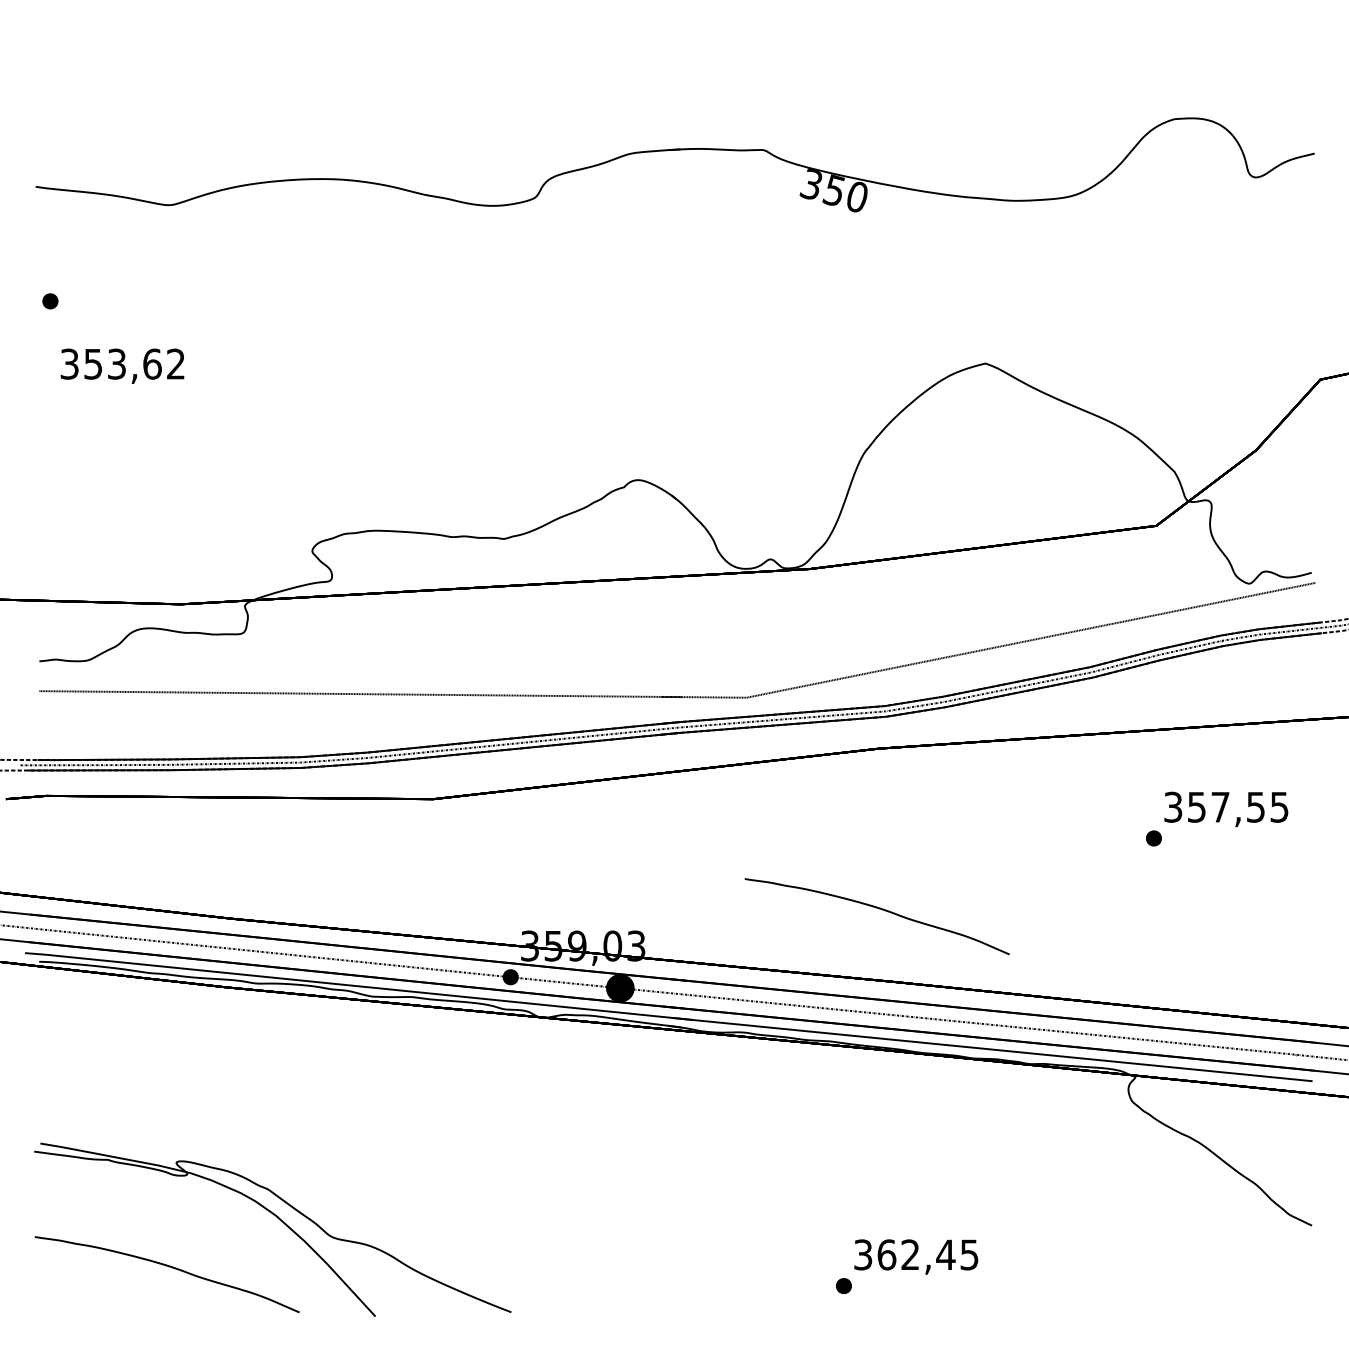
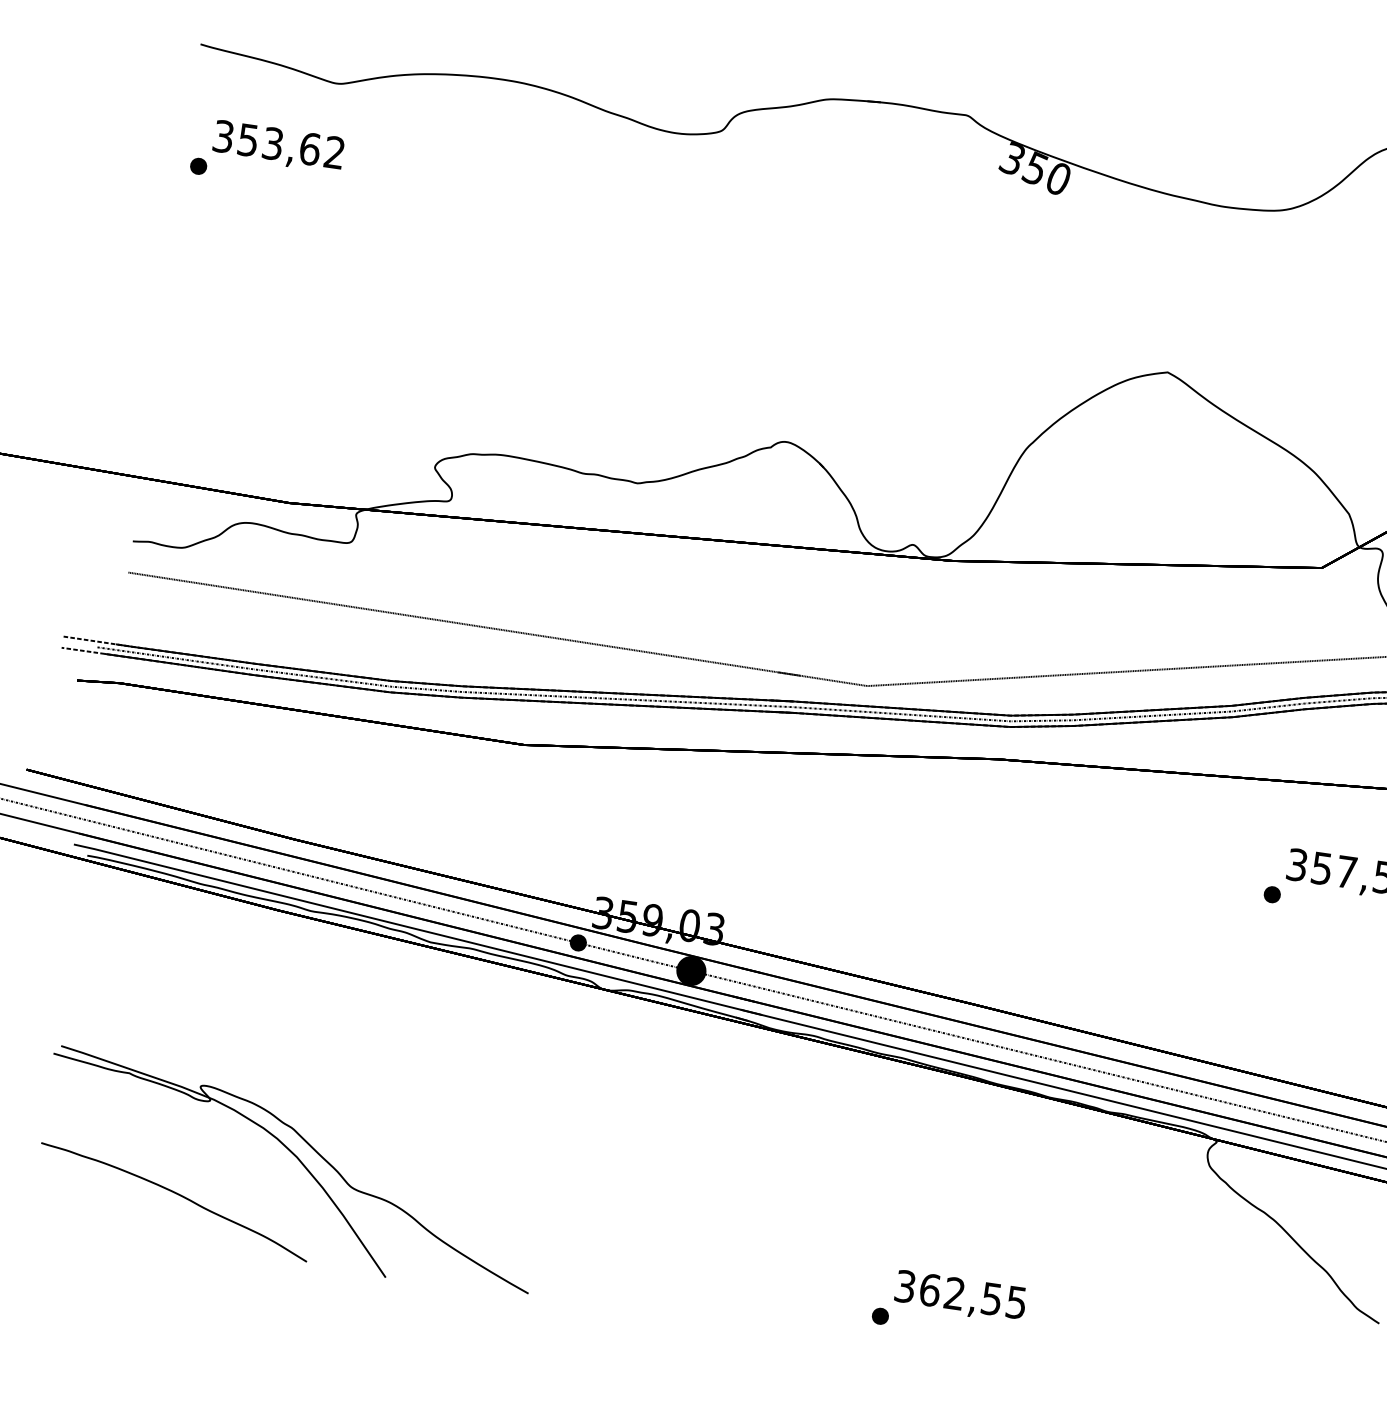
text: (122, 365) -> (278, 146), moved
part: (879, 909) -> (974, 927), removed
text: (945, 1254) -> (991, 1298), 362,45 -> 362,55

